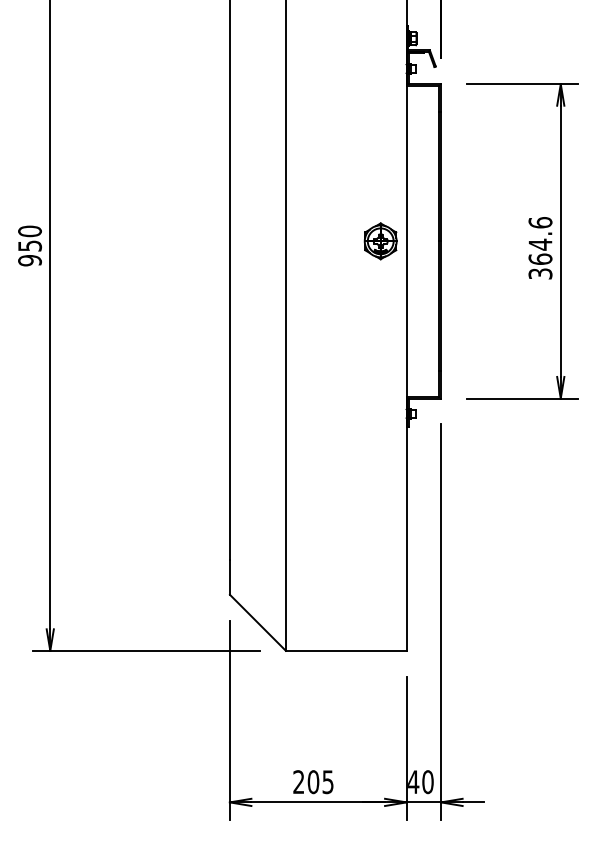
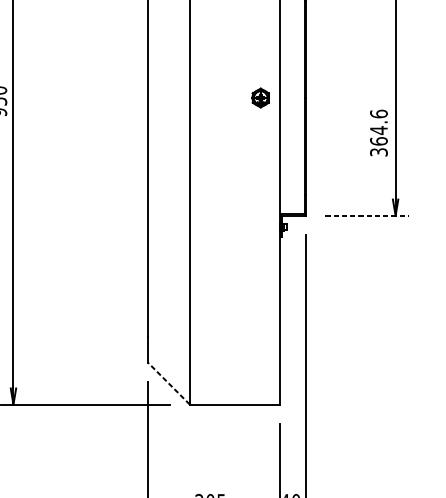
part: (380, 241) -> (260, 98), size x0.7
text: (540, 248) -> (378, 133), moved
line: (522, 398) -> (366, 215), solid -> dashed
line: (257, 622) -> (168, 383), solid -> dashed

